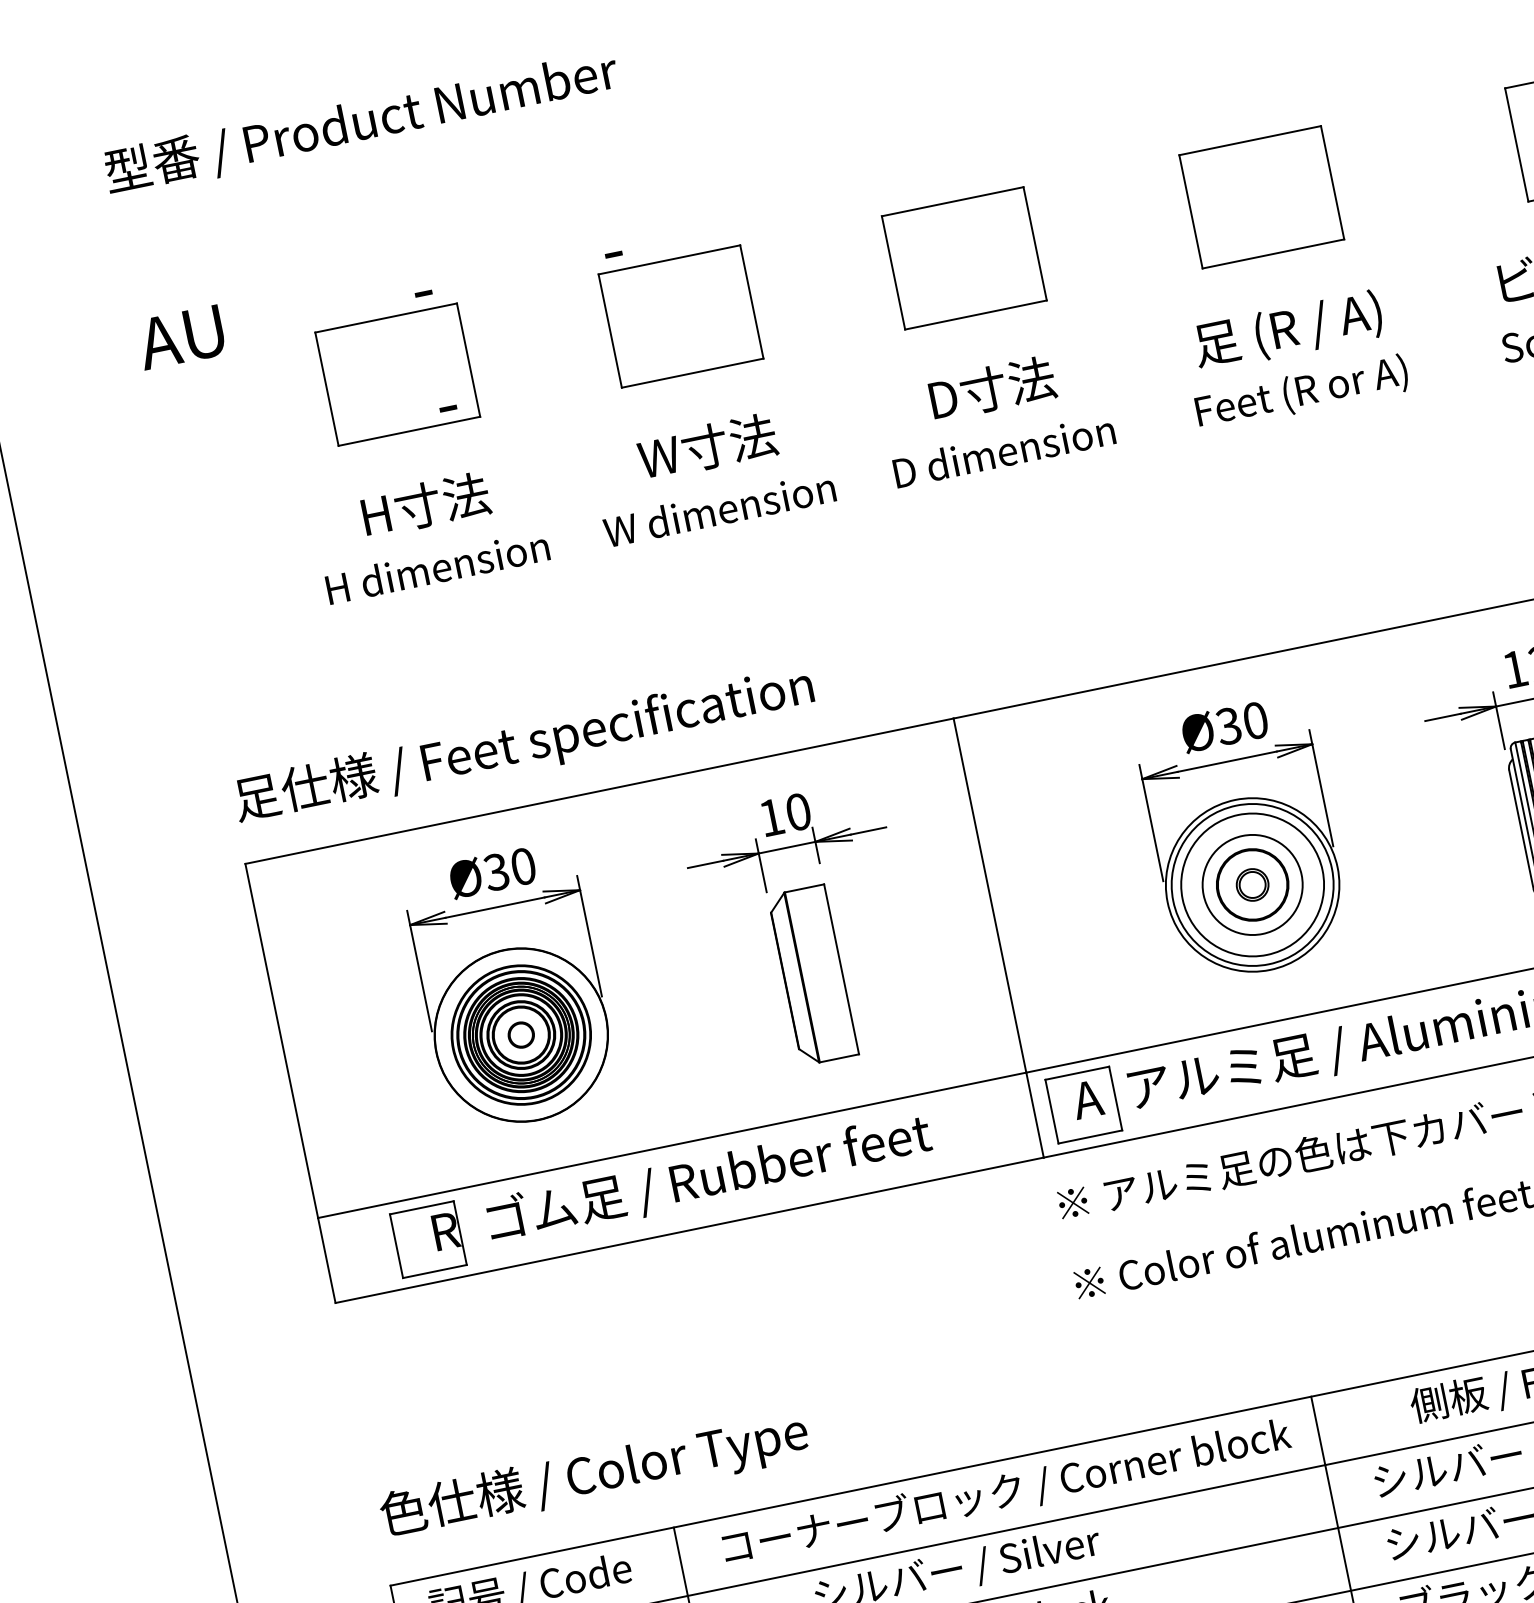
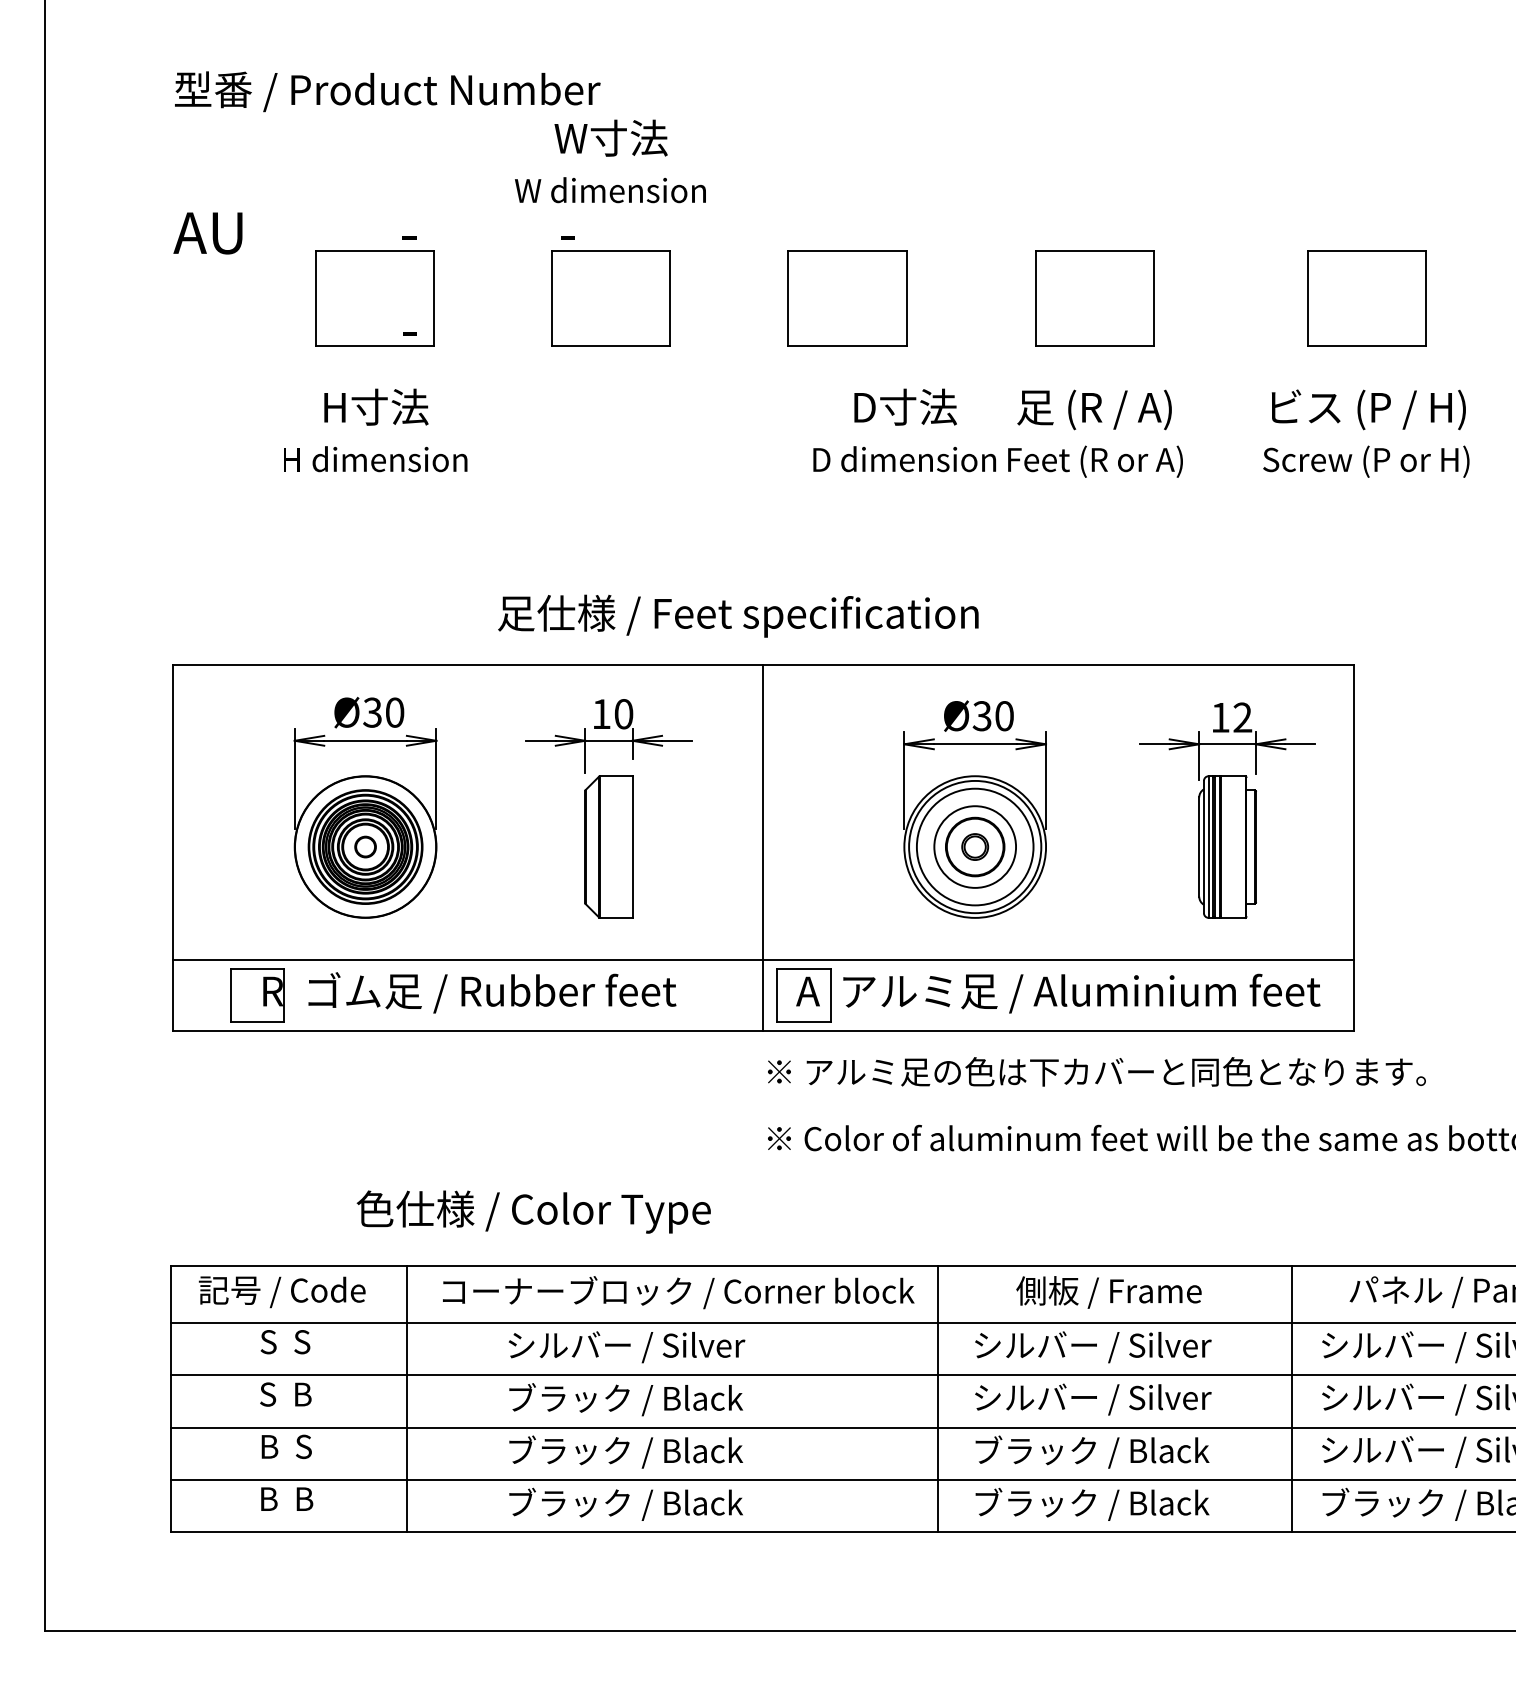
text: (996, 416) -> (904, 430), moved
text: (712, 475) -> (610, 161), moved
text: (524, 745) -> (738, 615), moved
text: (594, 1475) -> (533, 1211), moved

